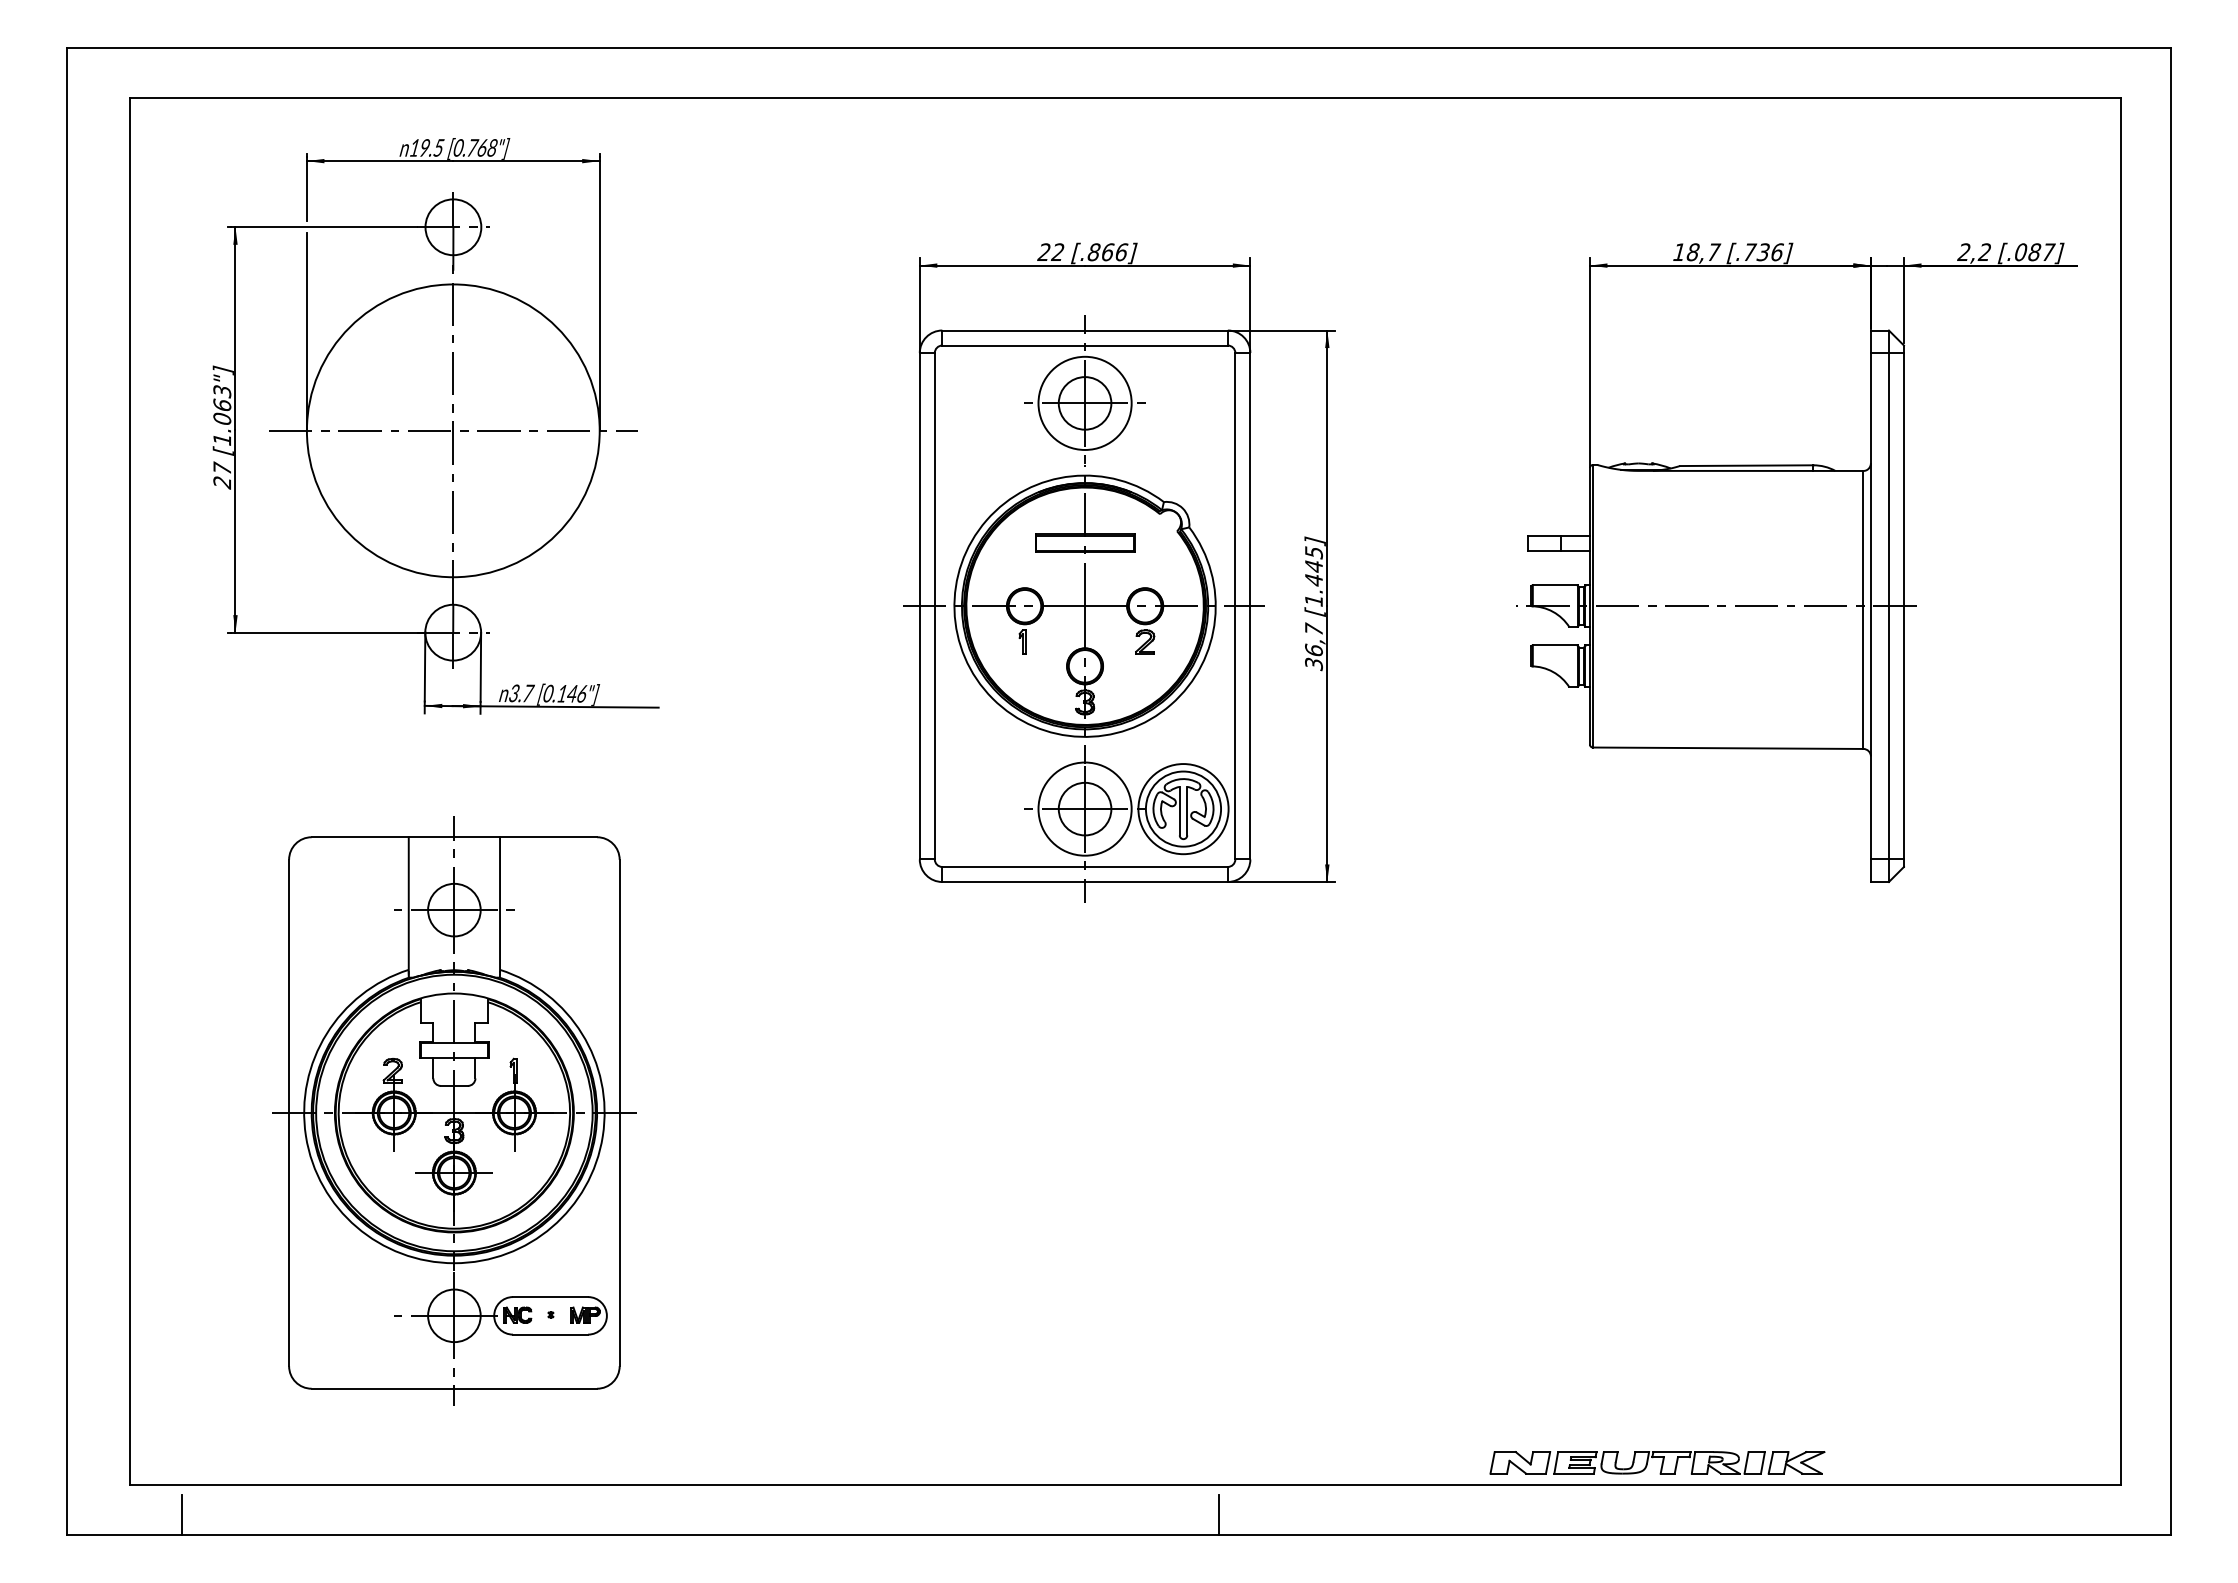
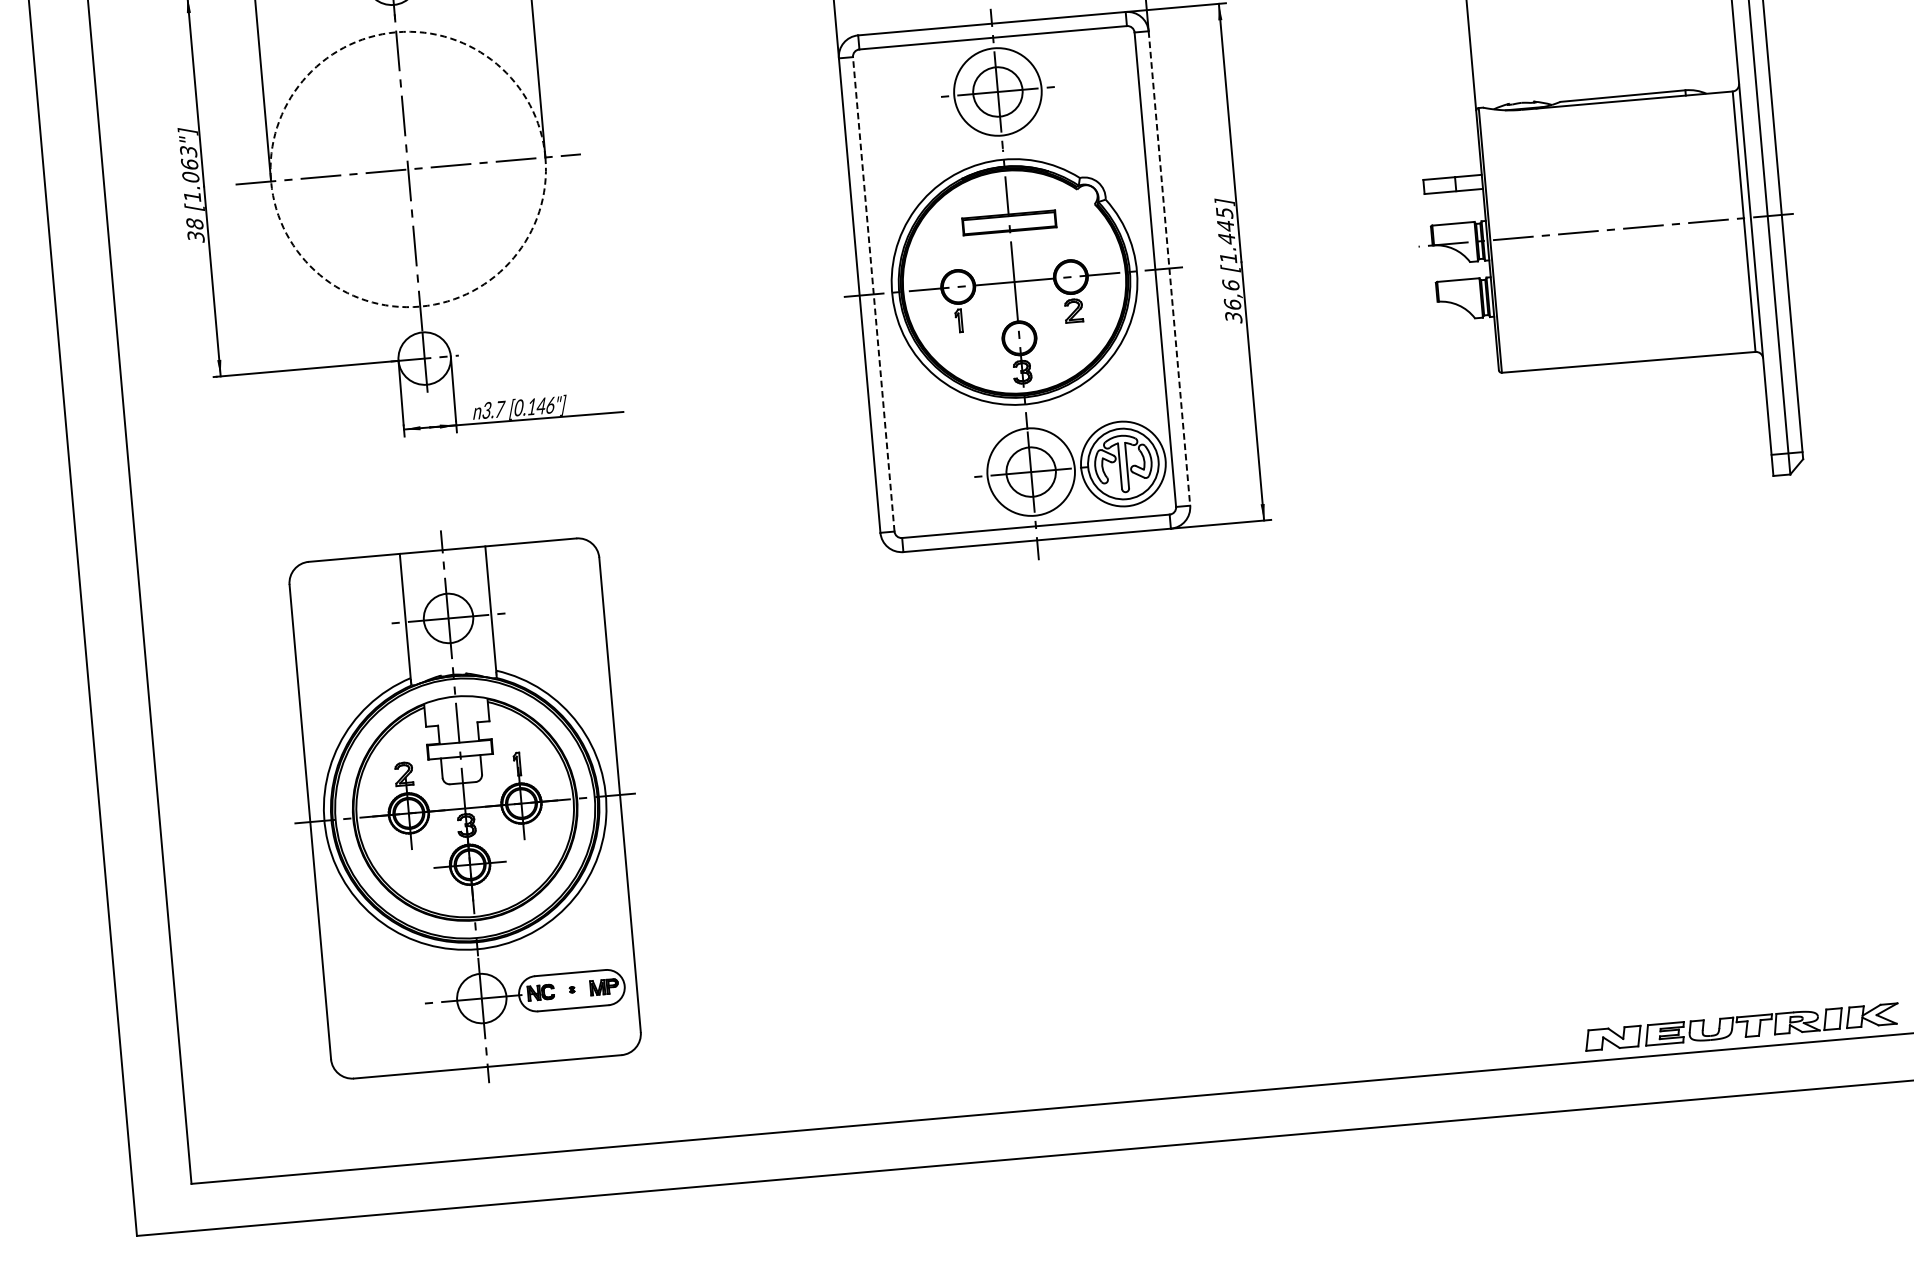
circle: (452, 430) -> (407, 169), solid -> dashed
text: (222, 475) -> (195, 230), 27 -> 38
line: (934, 605) -> (873, 293), solid -> dashed
line: (1250, 606) -> (1169, 268), solid -> dashed
text: (1313, 628) -> (1230, 284), 36,7 -> 36,6
part: (1657, 1462) -> (1741, 1026), moved
line: (182, 1515) -> (243, 1207), removed
line: (1219, 1515) -> (1215, 1122), removed

